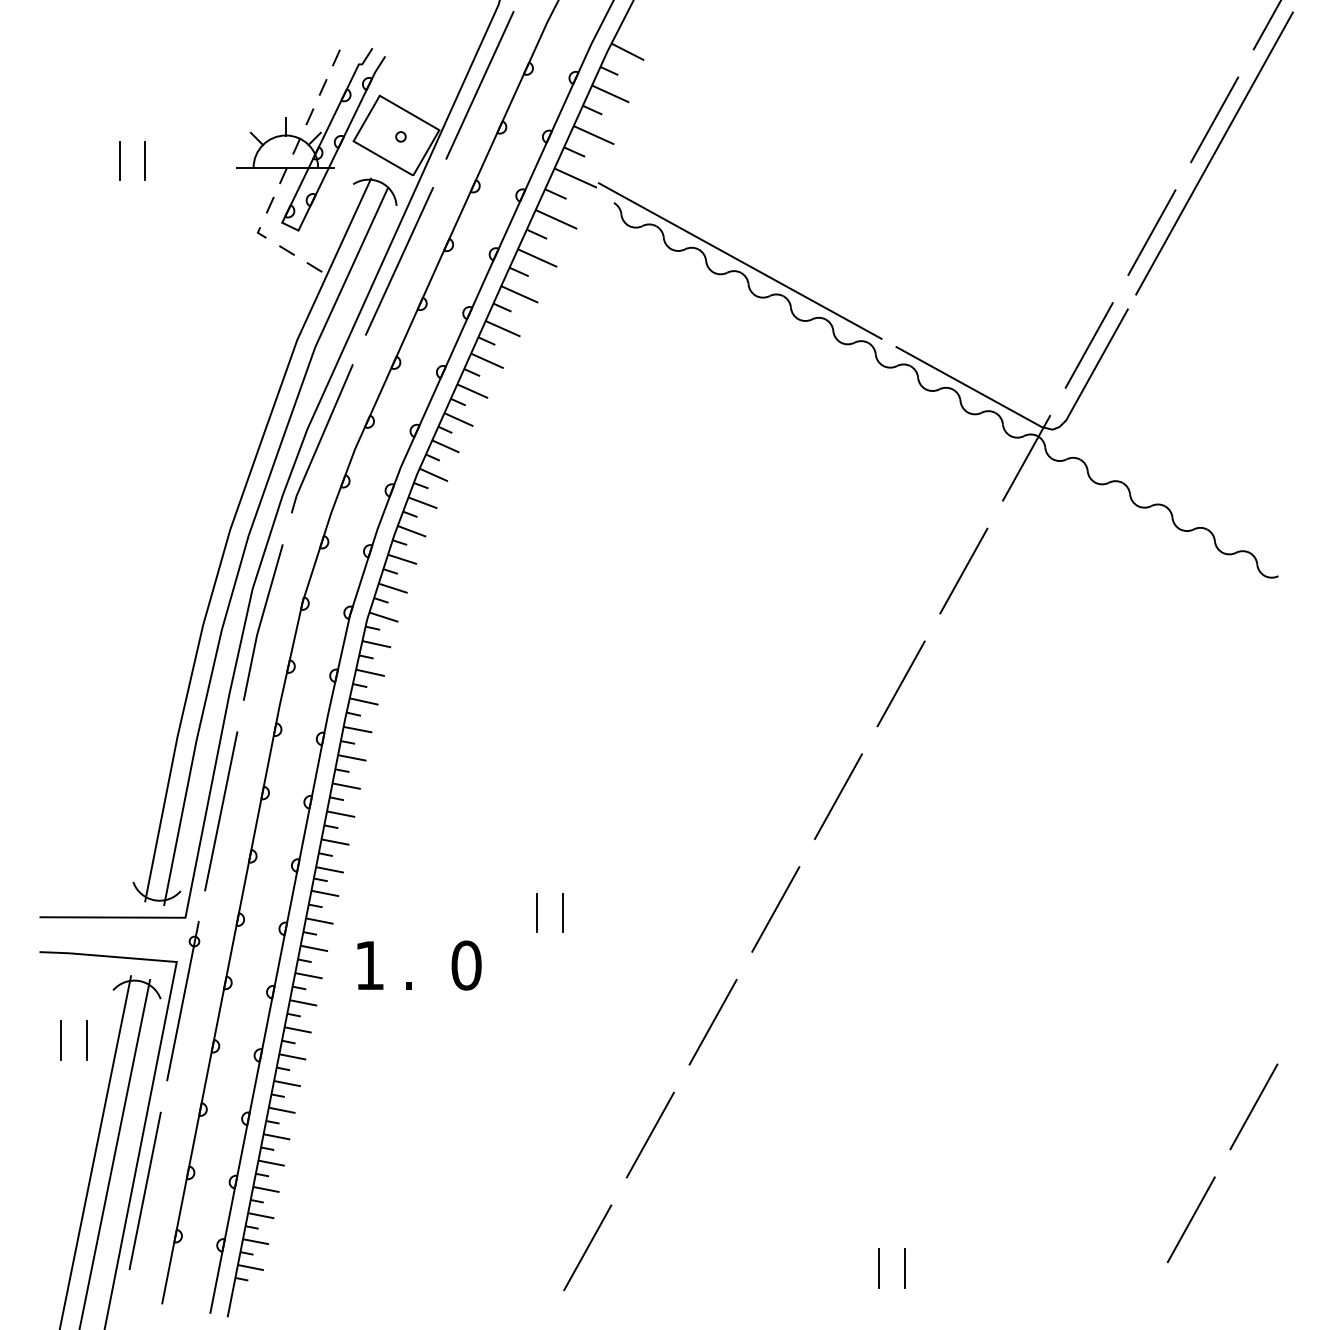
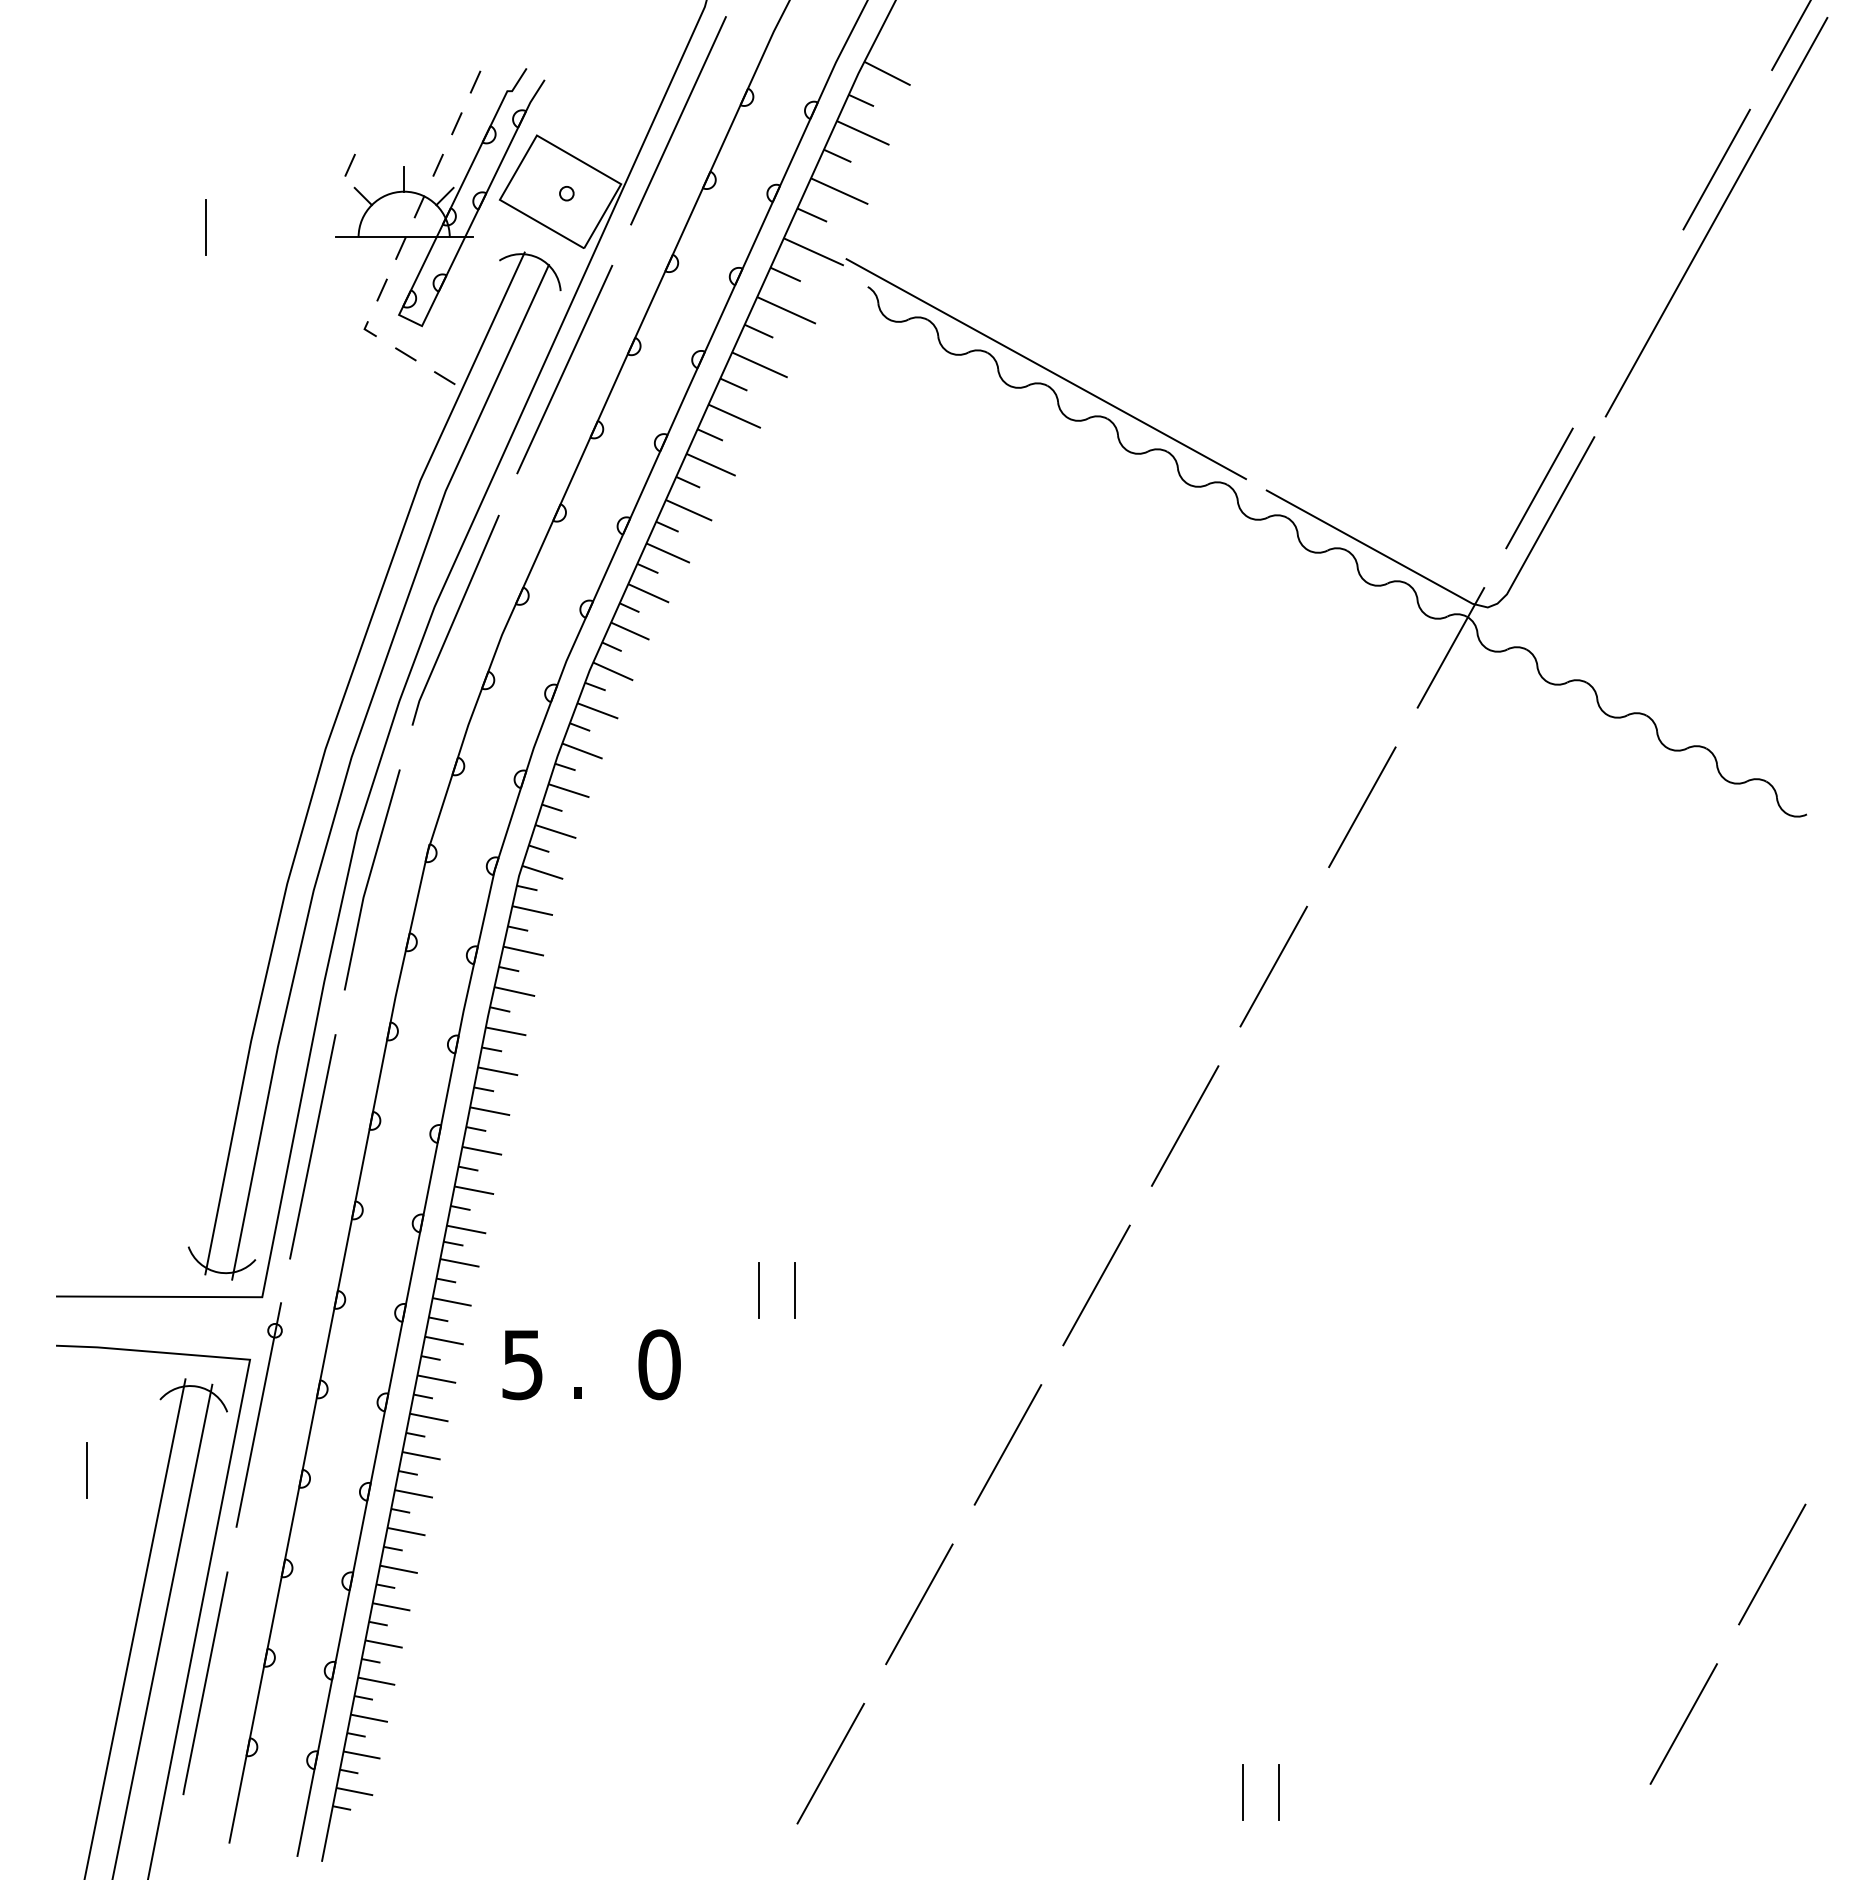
line: (247, 116) -> (349, 164), added
line: (119, 160) -> (169, 227), removed
line: (1151, 232) -> (1627, 328), removed
text: (369, 966) -> (522, 1365), 1 -> 5
line: (86, 1040) -> (122, 1470), removed

